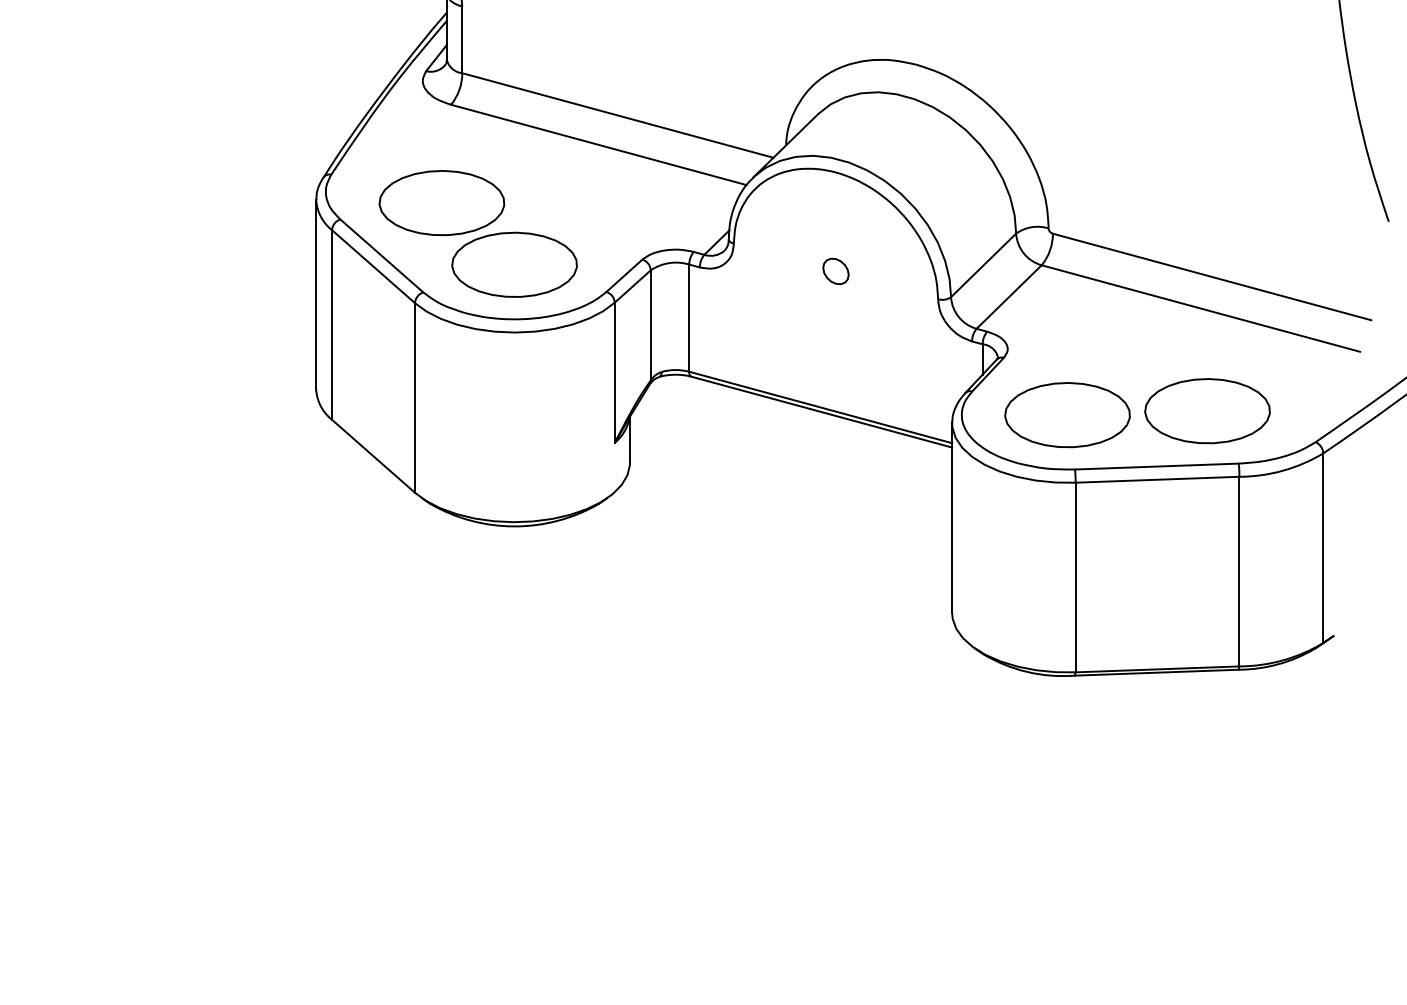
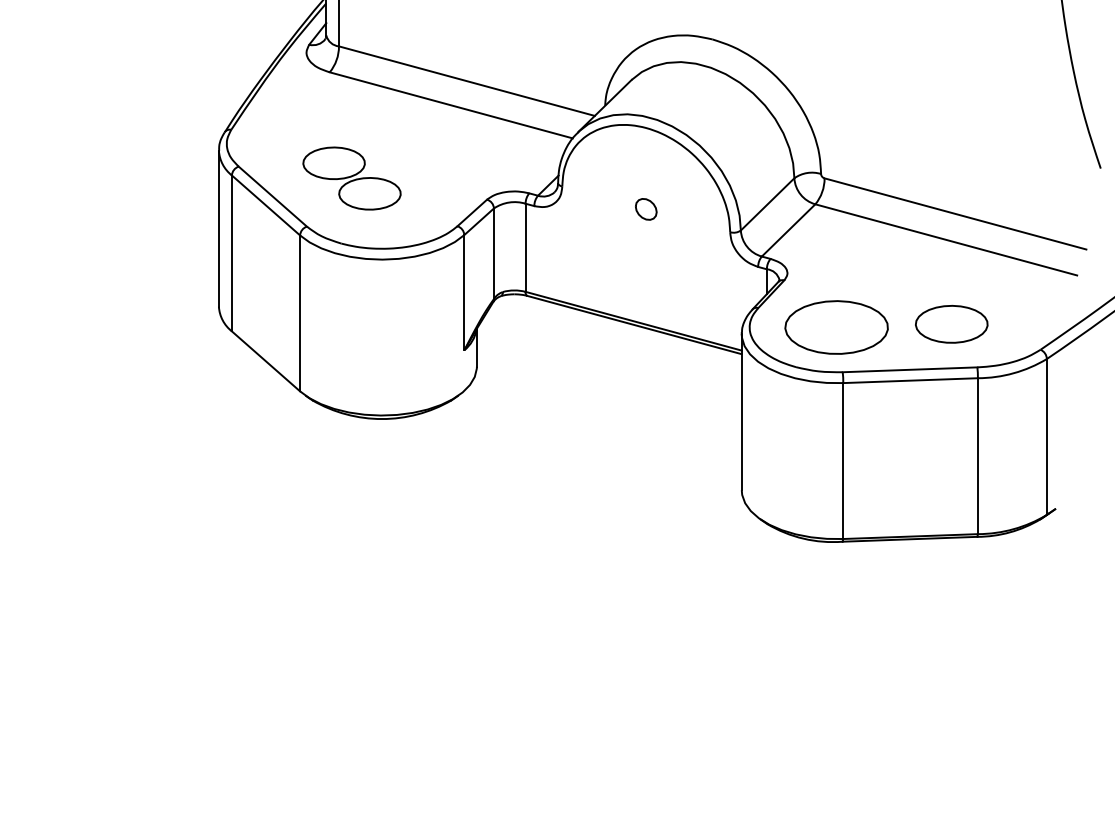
part: (477, 233) -> (351, 178), size x0.6
part: (1207, 411) -> (951, 324), size x0.7

